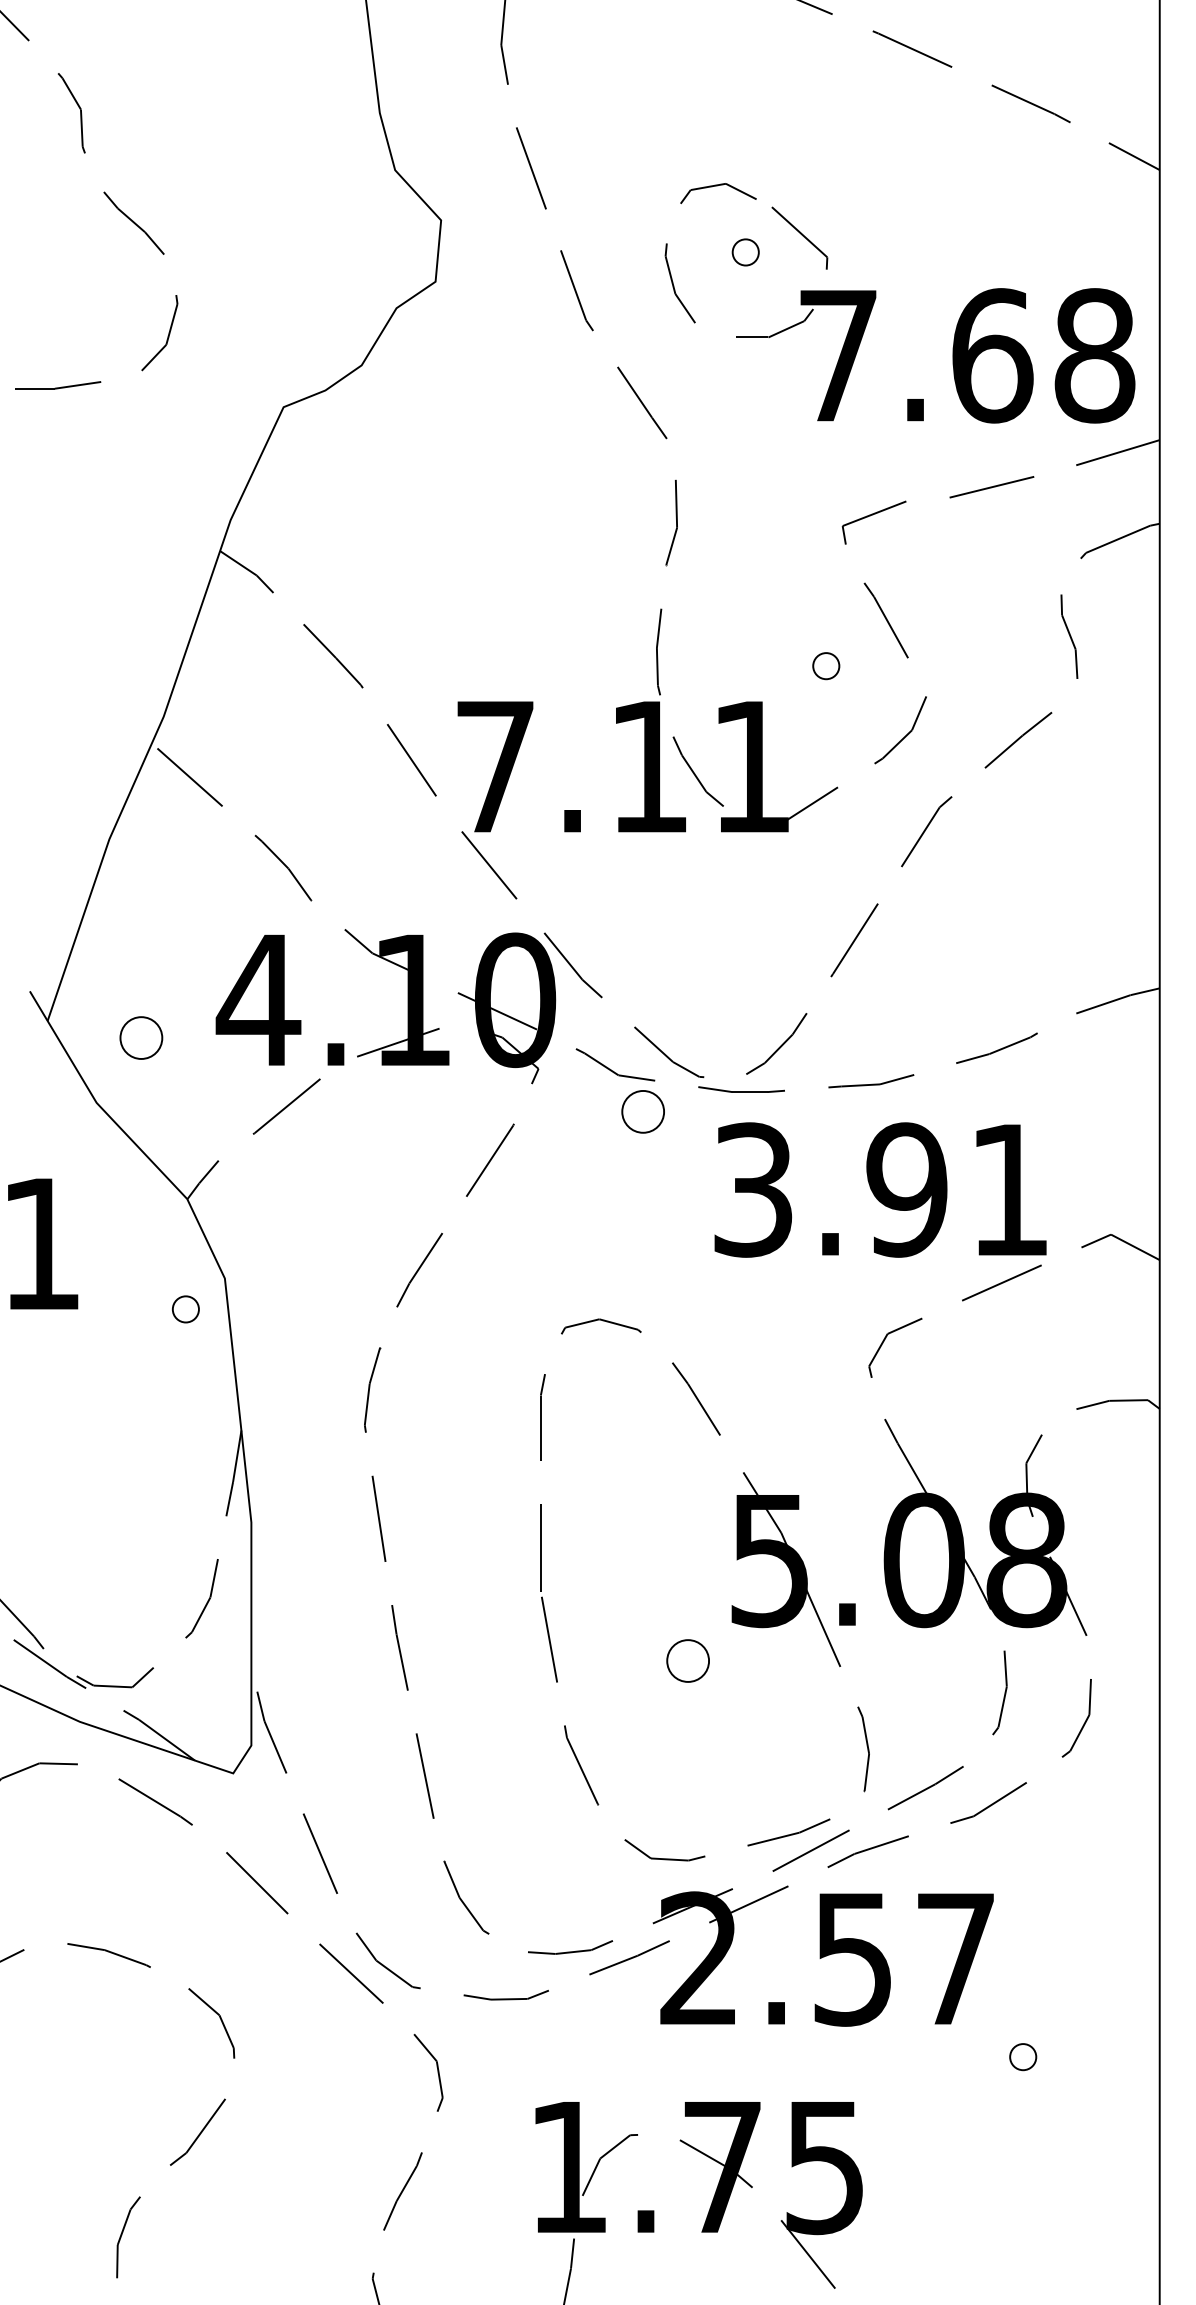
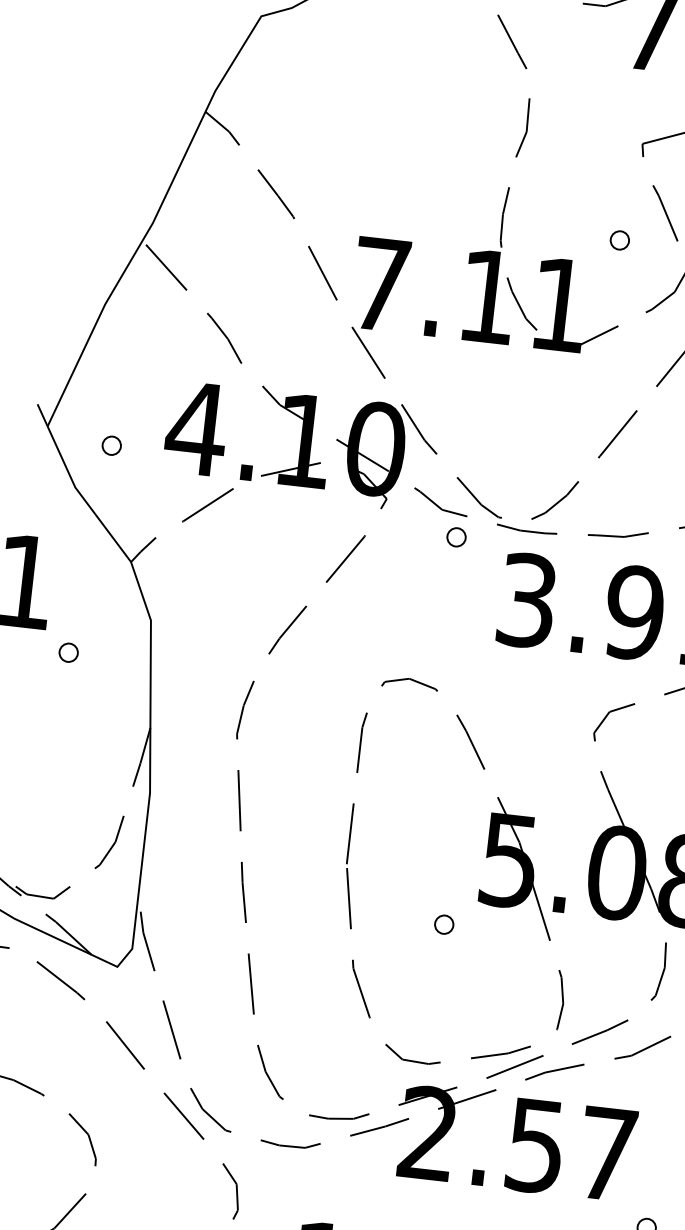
part: (141, 1037) -> (111, 445), size x0.62
part: (643, 1111) -> (456, 537), size x0.62
part: (185, 1309) -> (68, 652), moved
part: (688, 1661) -> (444, 924), size x0.62

